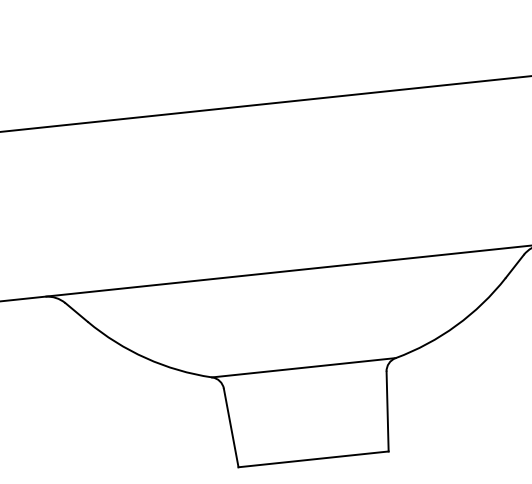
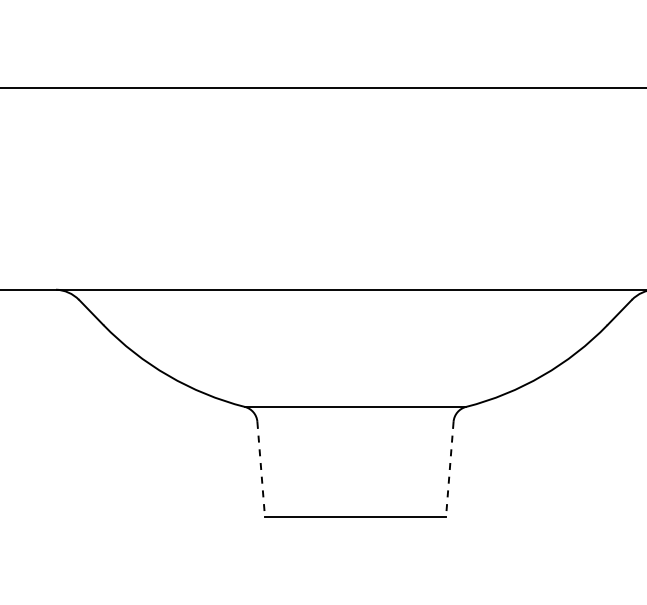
line: (387, 411) -> (449, 469), solid -> dashed
line: (231, 427) -> (261, 469), solid -> dashed

